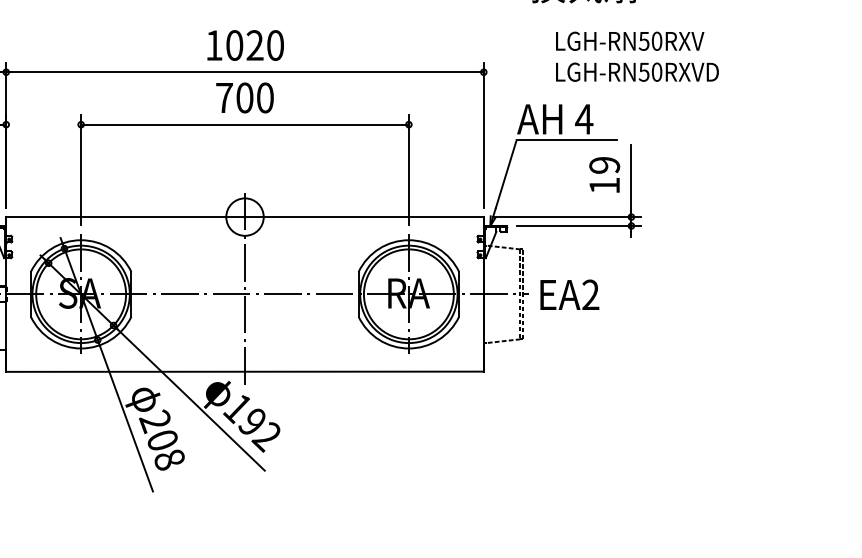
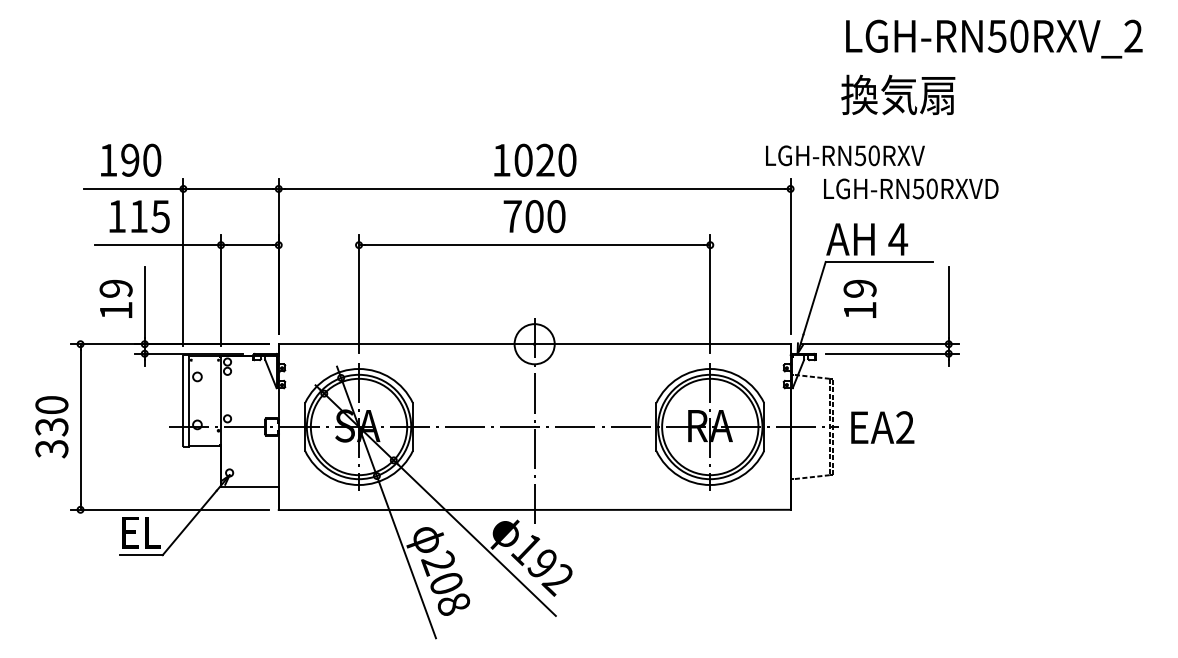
text: (630, 41) -> (845, 155), moved
text: (637, 71) -> (911, 188), moved
text: (604, 174) -> (859, 298), moved

